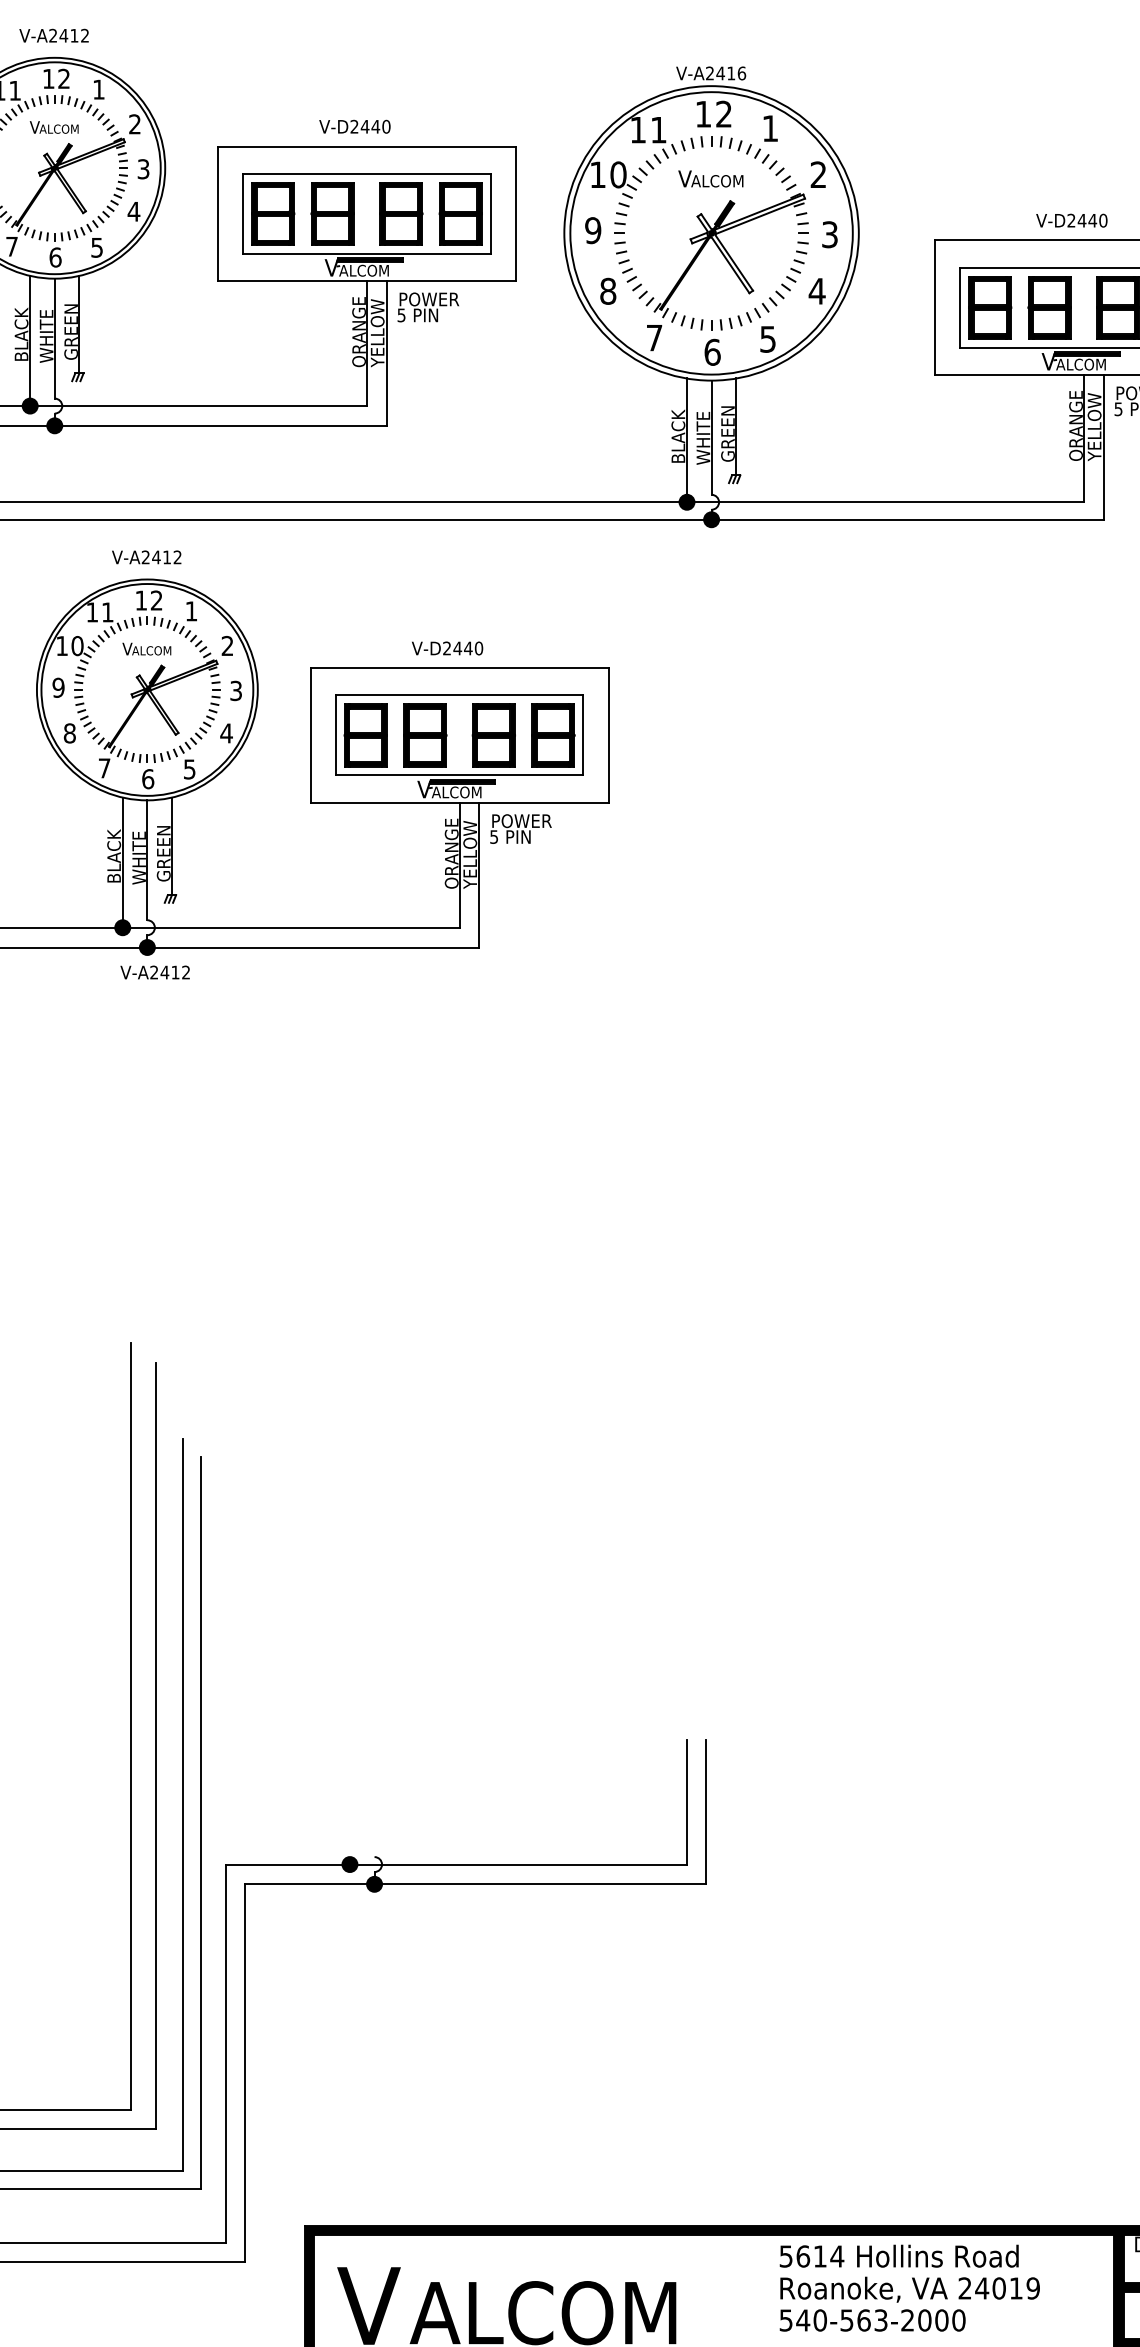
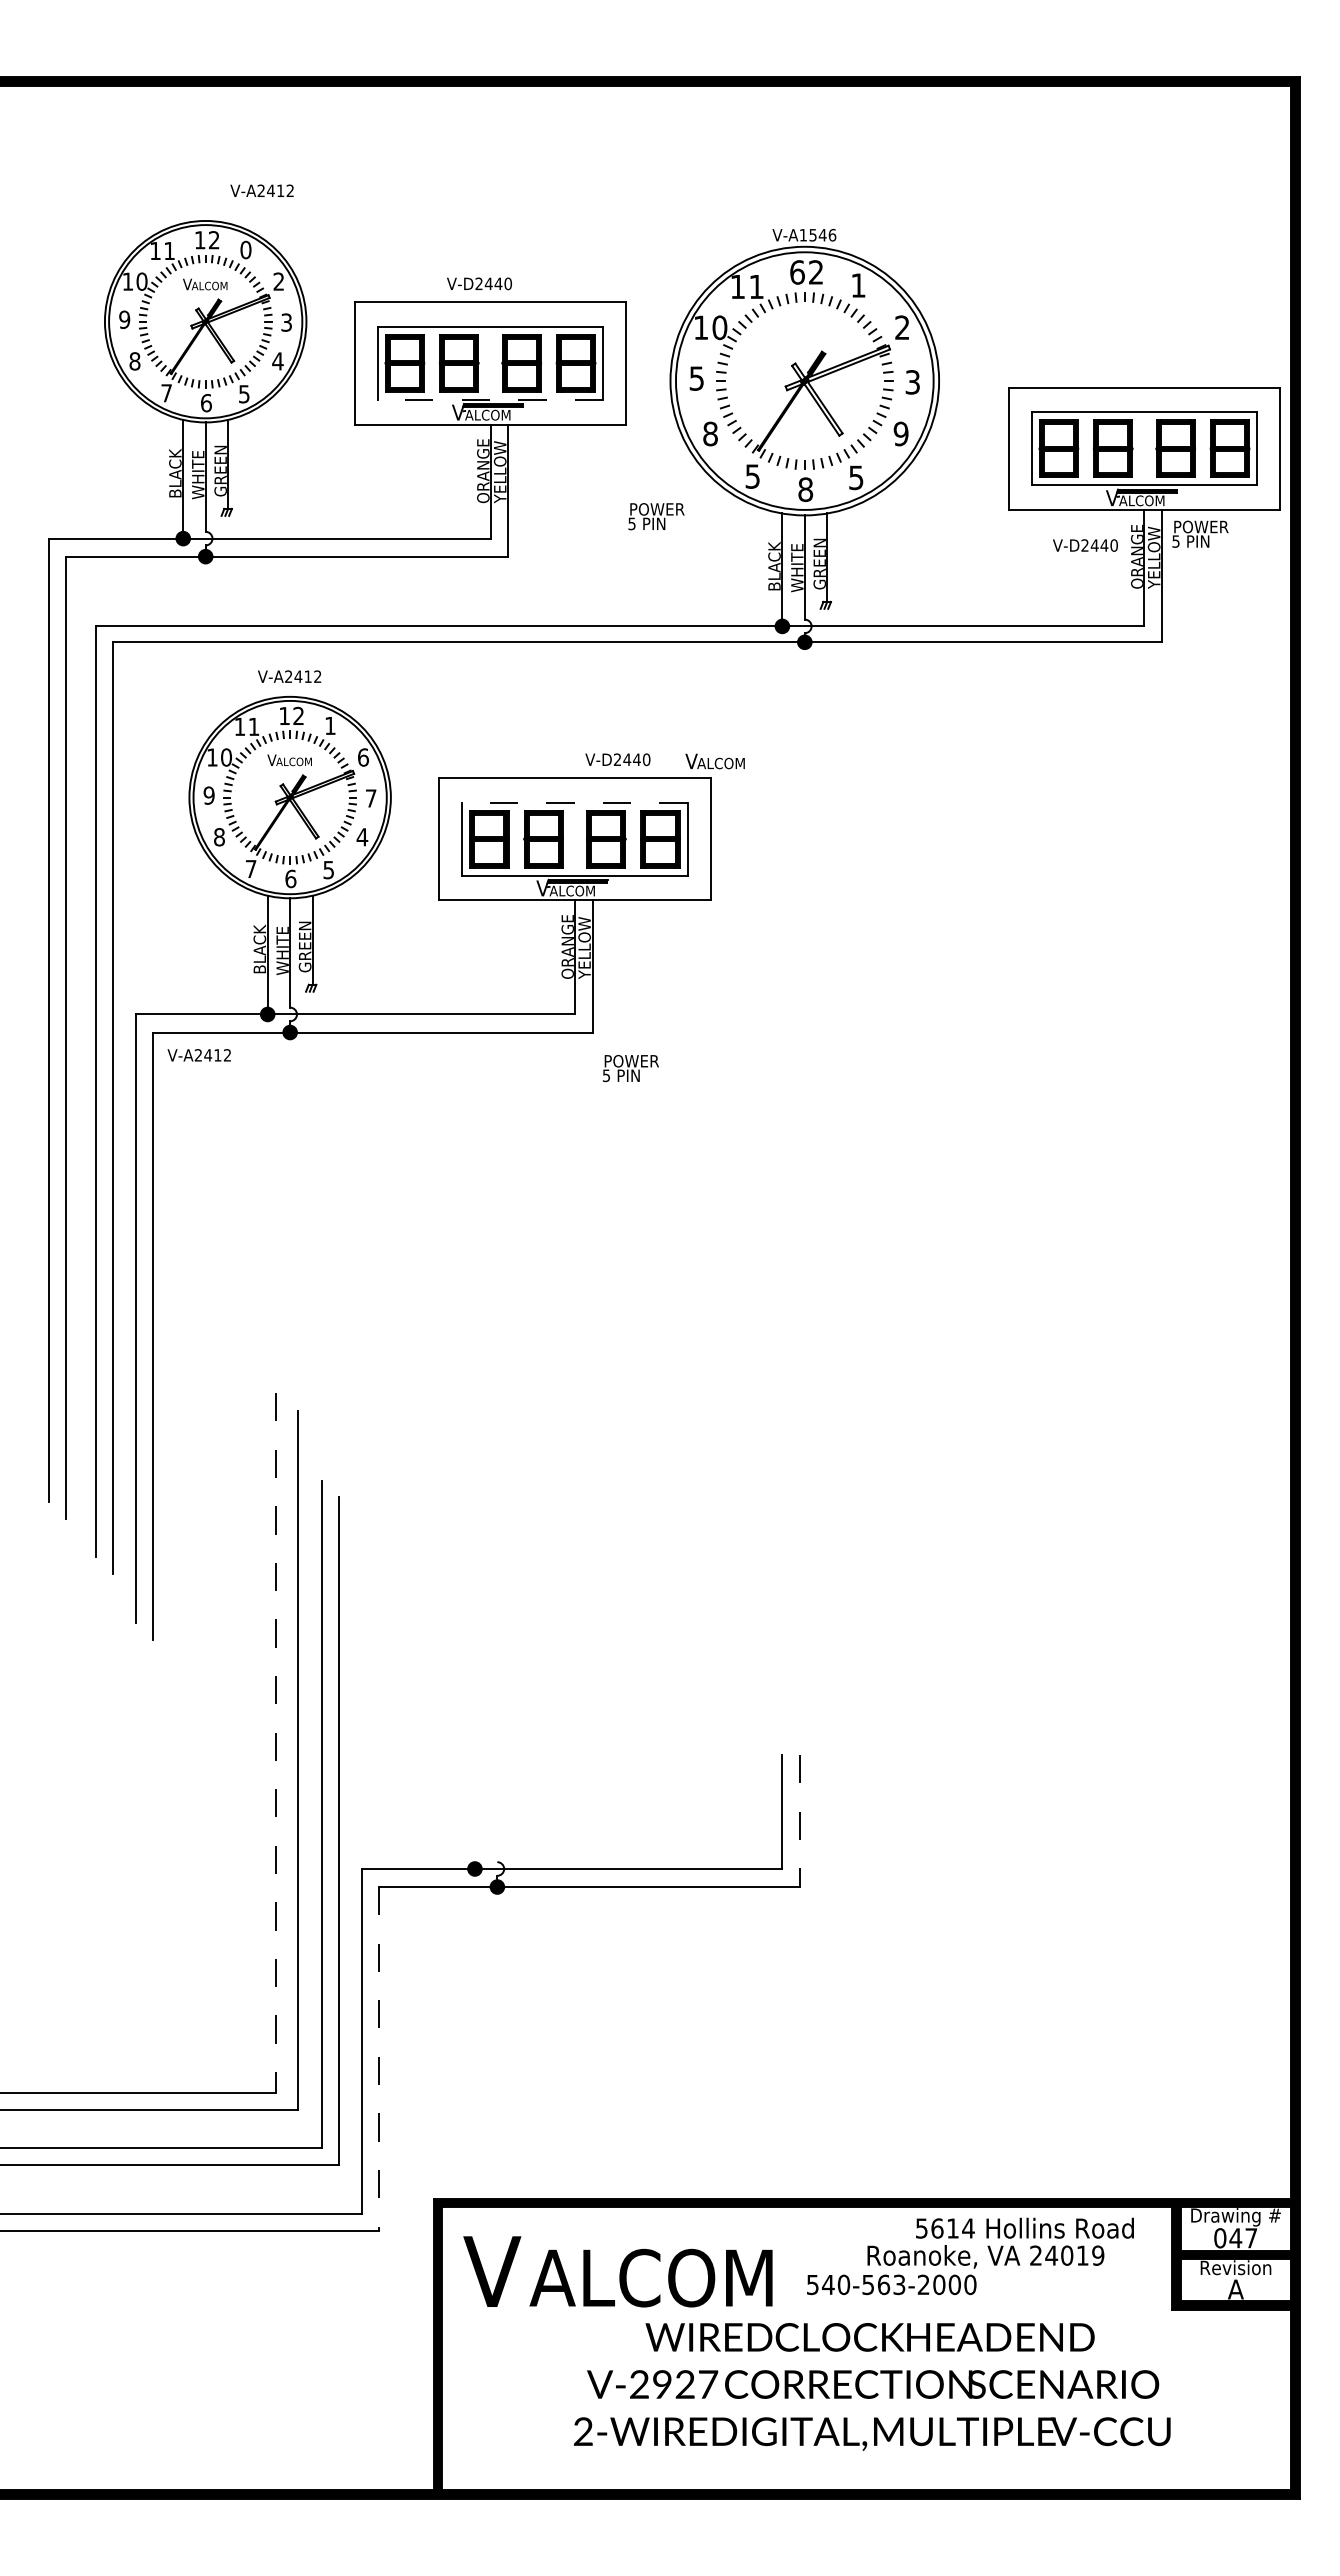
text: (53, 35) -> (261, 190), moved
text: (720, 72) -> (812, 234), V-A2416 -> V-A1546
text: (98, 89) -> (245, 249), 1 -> 0
text: (703, 114) -> (797, 272), 12 -> 62
text: (710, 178) -> (714, 761), moved
text: (1071, 220) -> (1085, 545), moved
text: (592, 230) -> (696, 378), 9 -> 5
line: (367, 253) -> (490, 399), solid -> dashed
text: (816, 290) -> (900, 433), 4 -> 9
text: (428, 307) -> (656, 516), moved
text: (654, 337) -> (752, 476), 7 -> 5
text: (712, 352) -> (805, 489), 6 -> 8
text: (227, 646) -> (363, 757), 2 -> 6
text: (447, 648) -> (617, 759), moved
text: (235, 690) -> (370, 798), 3 -> 7
line: (459, 695) -> (574, 802), solid -> dashed
text: (520, 829) -> (630, 1068), moved
text: (154, 972) -> (198, 1055), moved
line: (131, 1726) -> (275, 1743), solid -> dashed
line: (706, 1812) -> (800, 1821), solid -> dashed
line: (245, 2073) -> (379, 2059), solid -> dashed
text: (898, 2255) -> (1024, 2227), moved
text: (872, 2320) -> (891, 2284), moved

